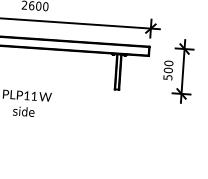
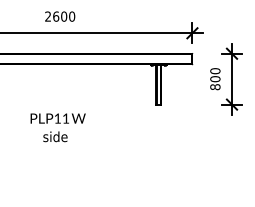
text: (167, 77) -> (215, 87), 500 -> 800

